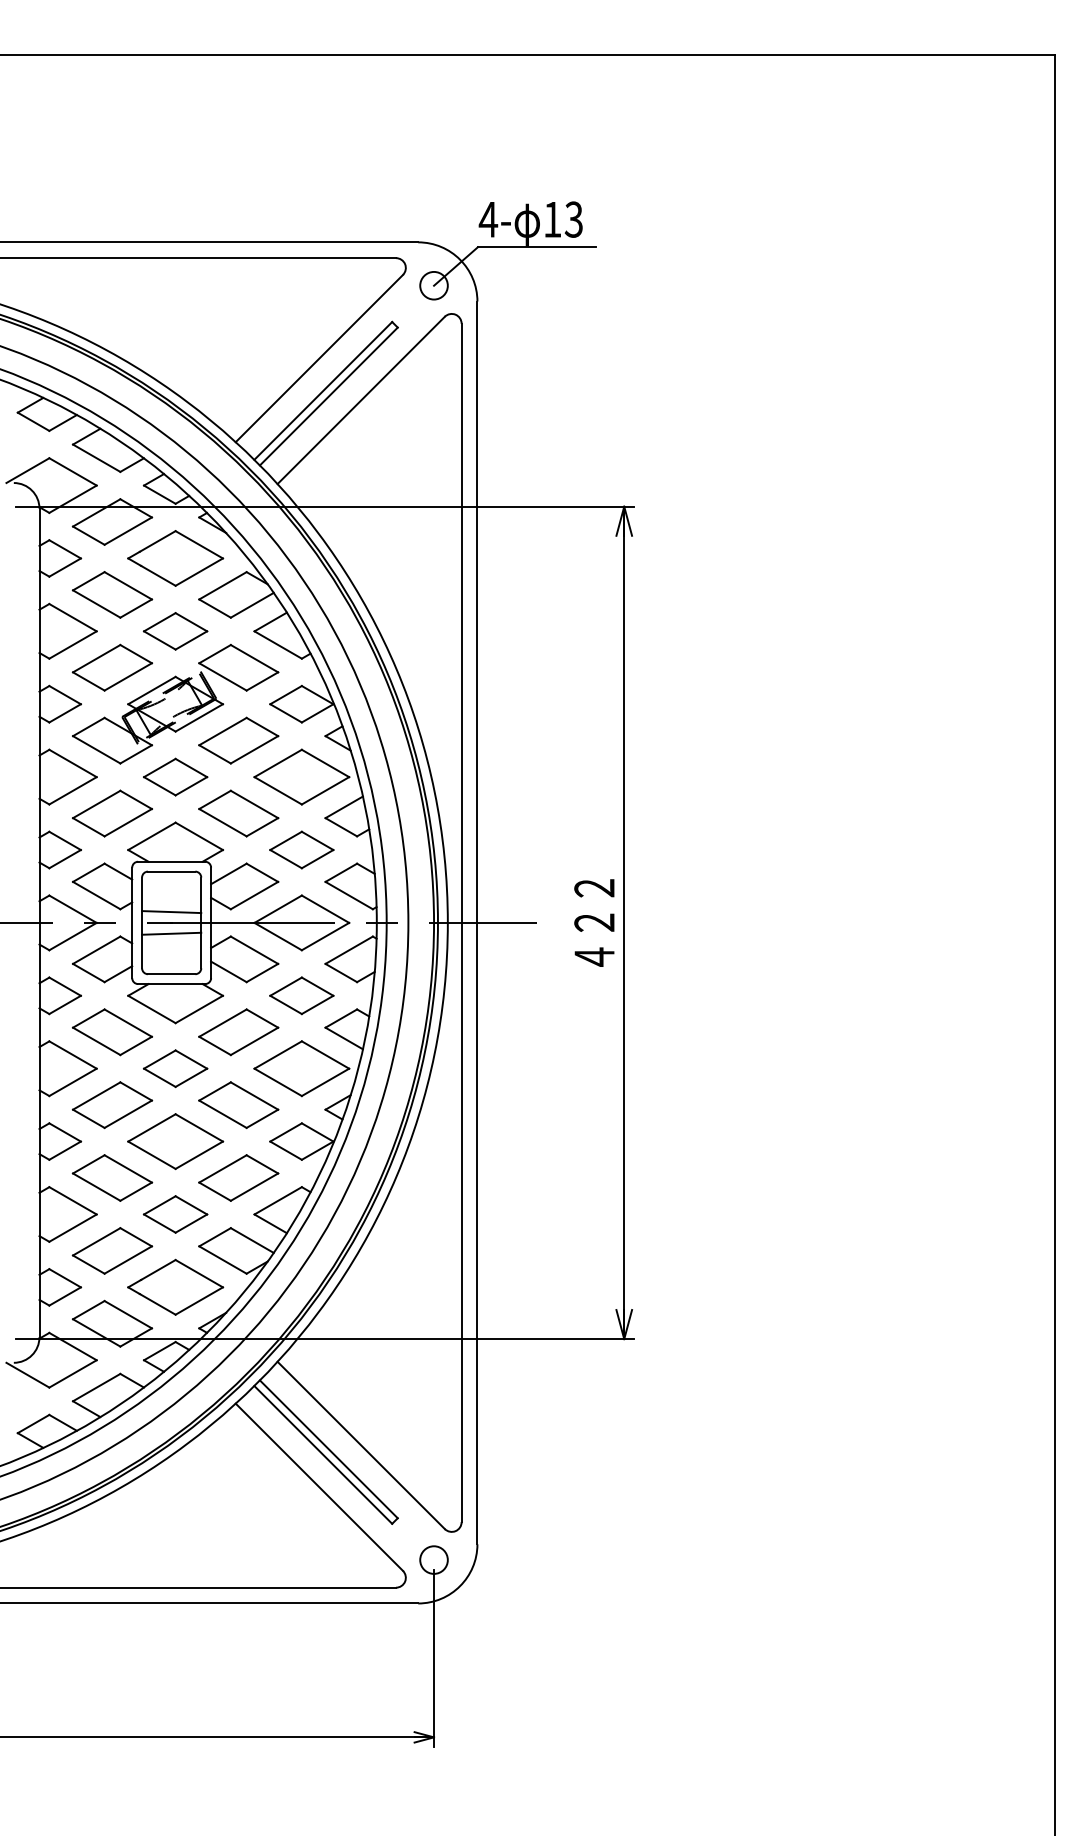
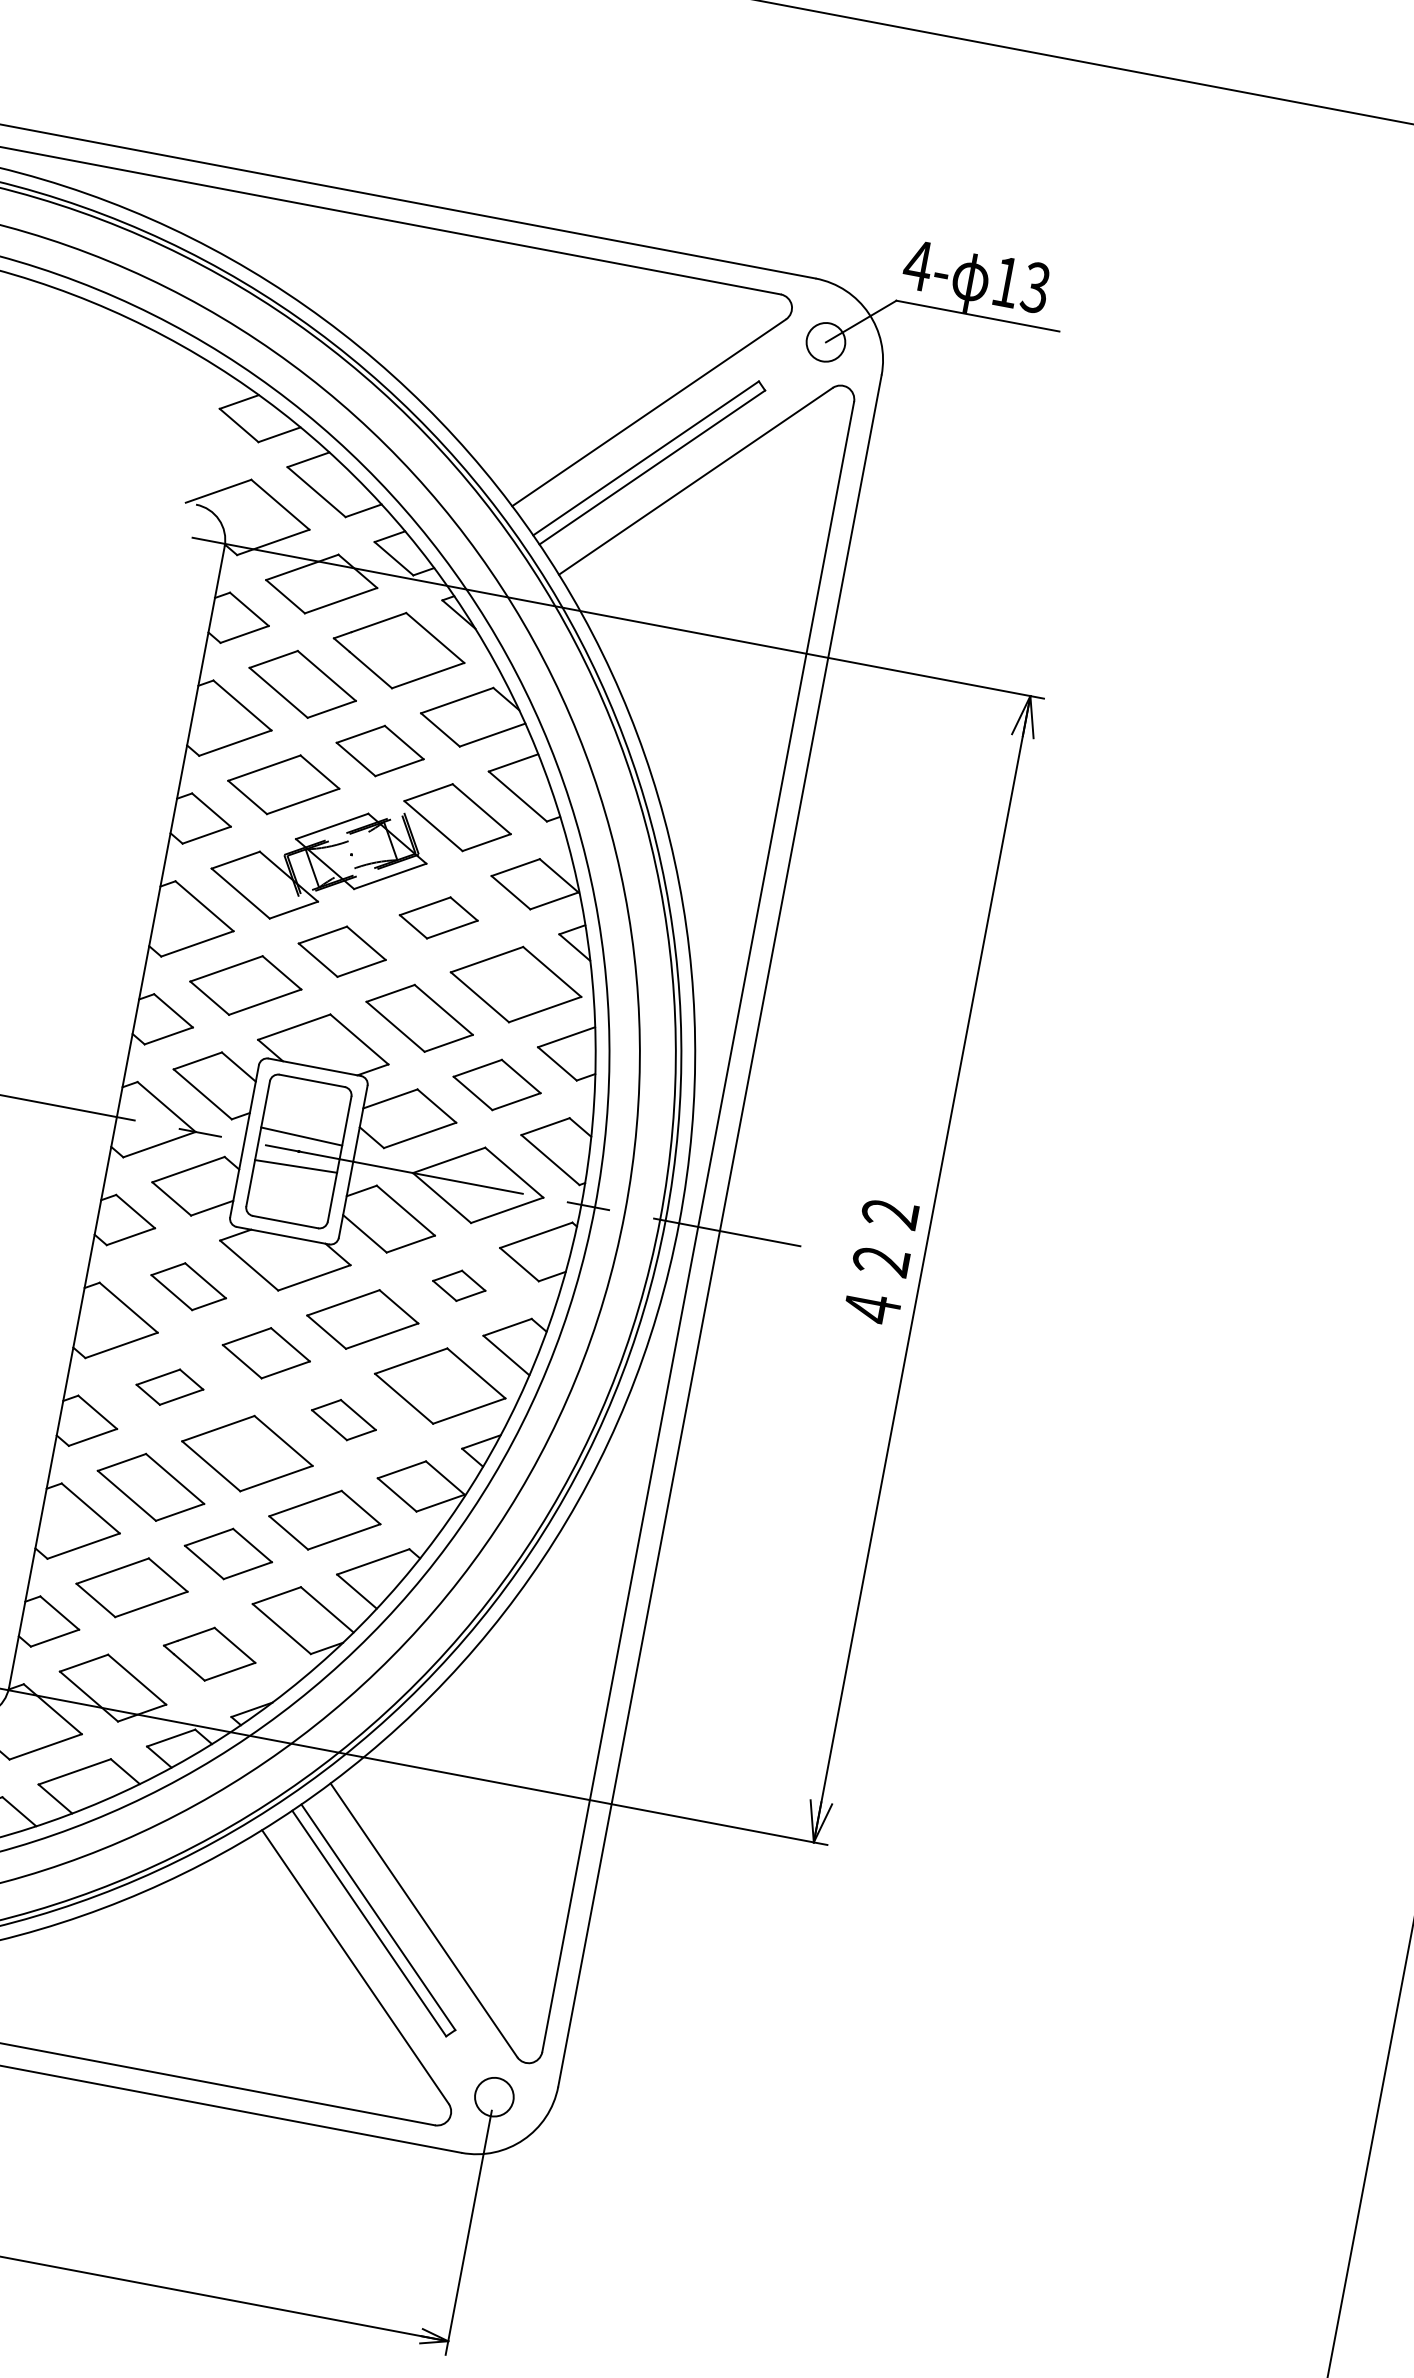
part: (238, 740) -> (438, 917), size x0.7
part: (301, 995) -> (458, 1285), size x0.6
part: (111, 1032) -> (187, 1286), size x0.7
part: (112, 1105) -> (169, 1387), size x0.6
part: (238, 1105) -> (343, 1420), size x0.6
part: (175, 1286) -> (209, 1653), size x0.7

